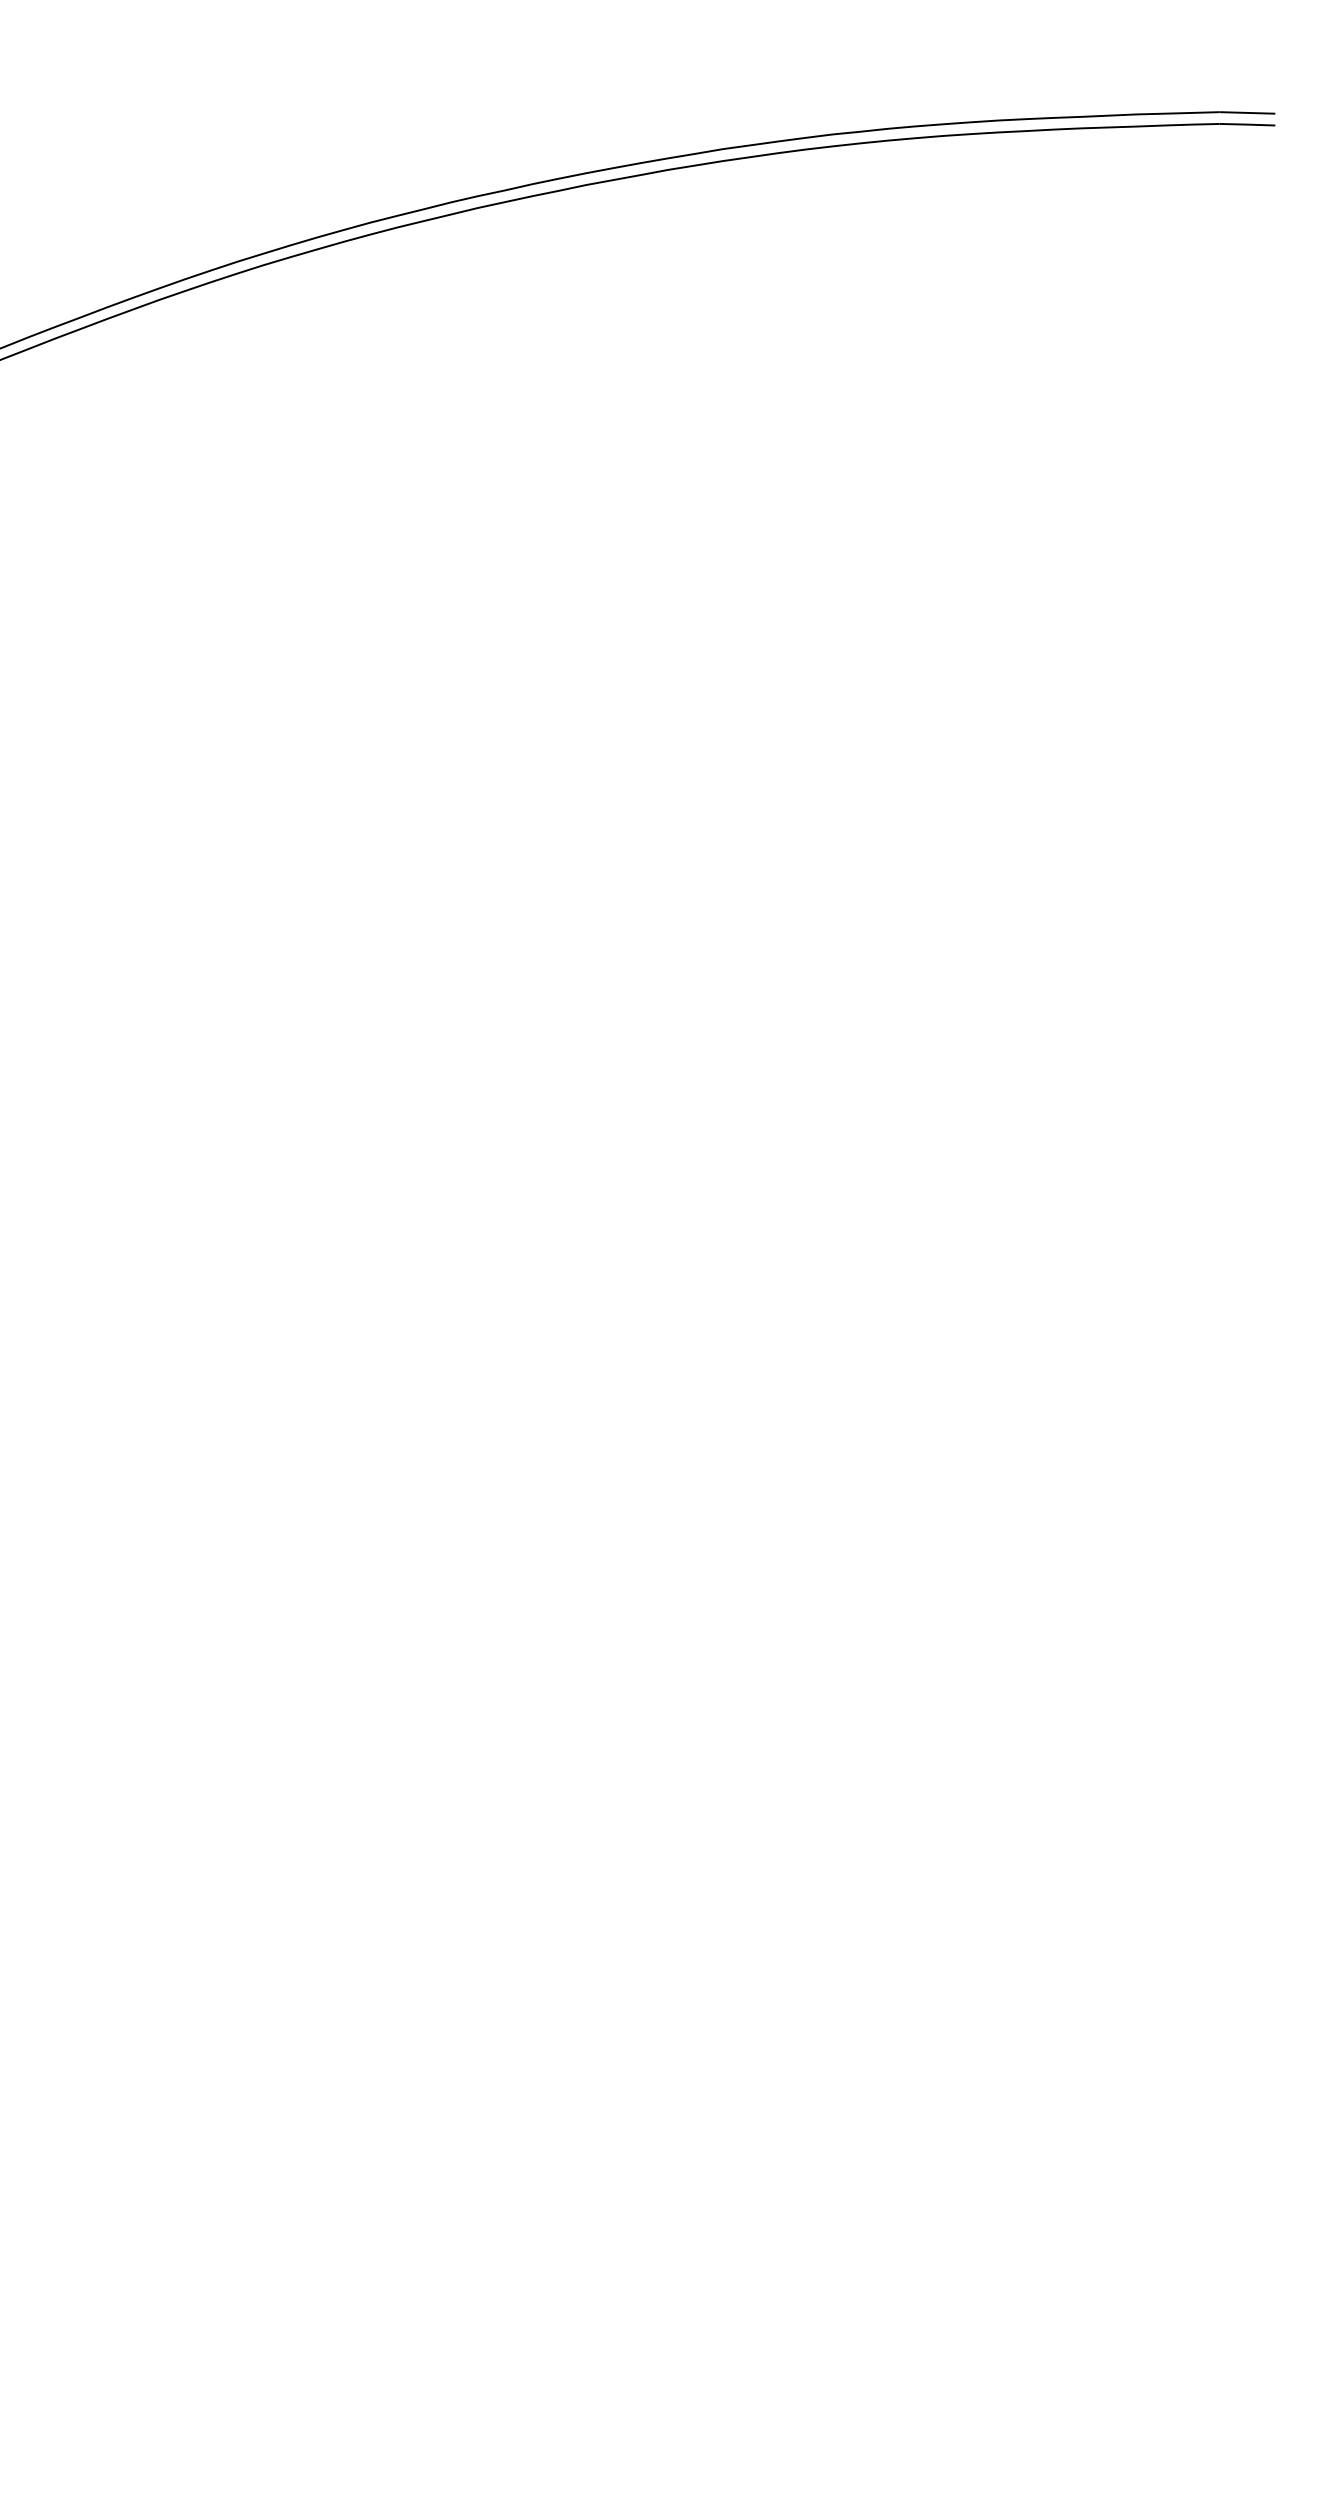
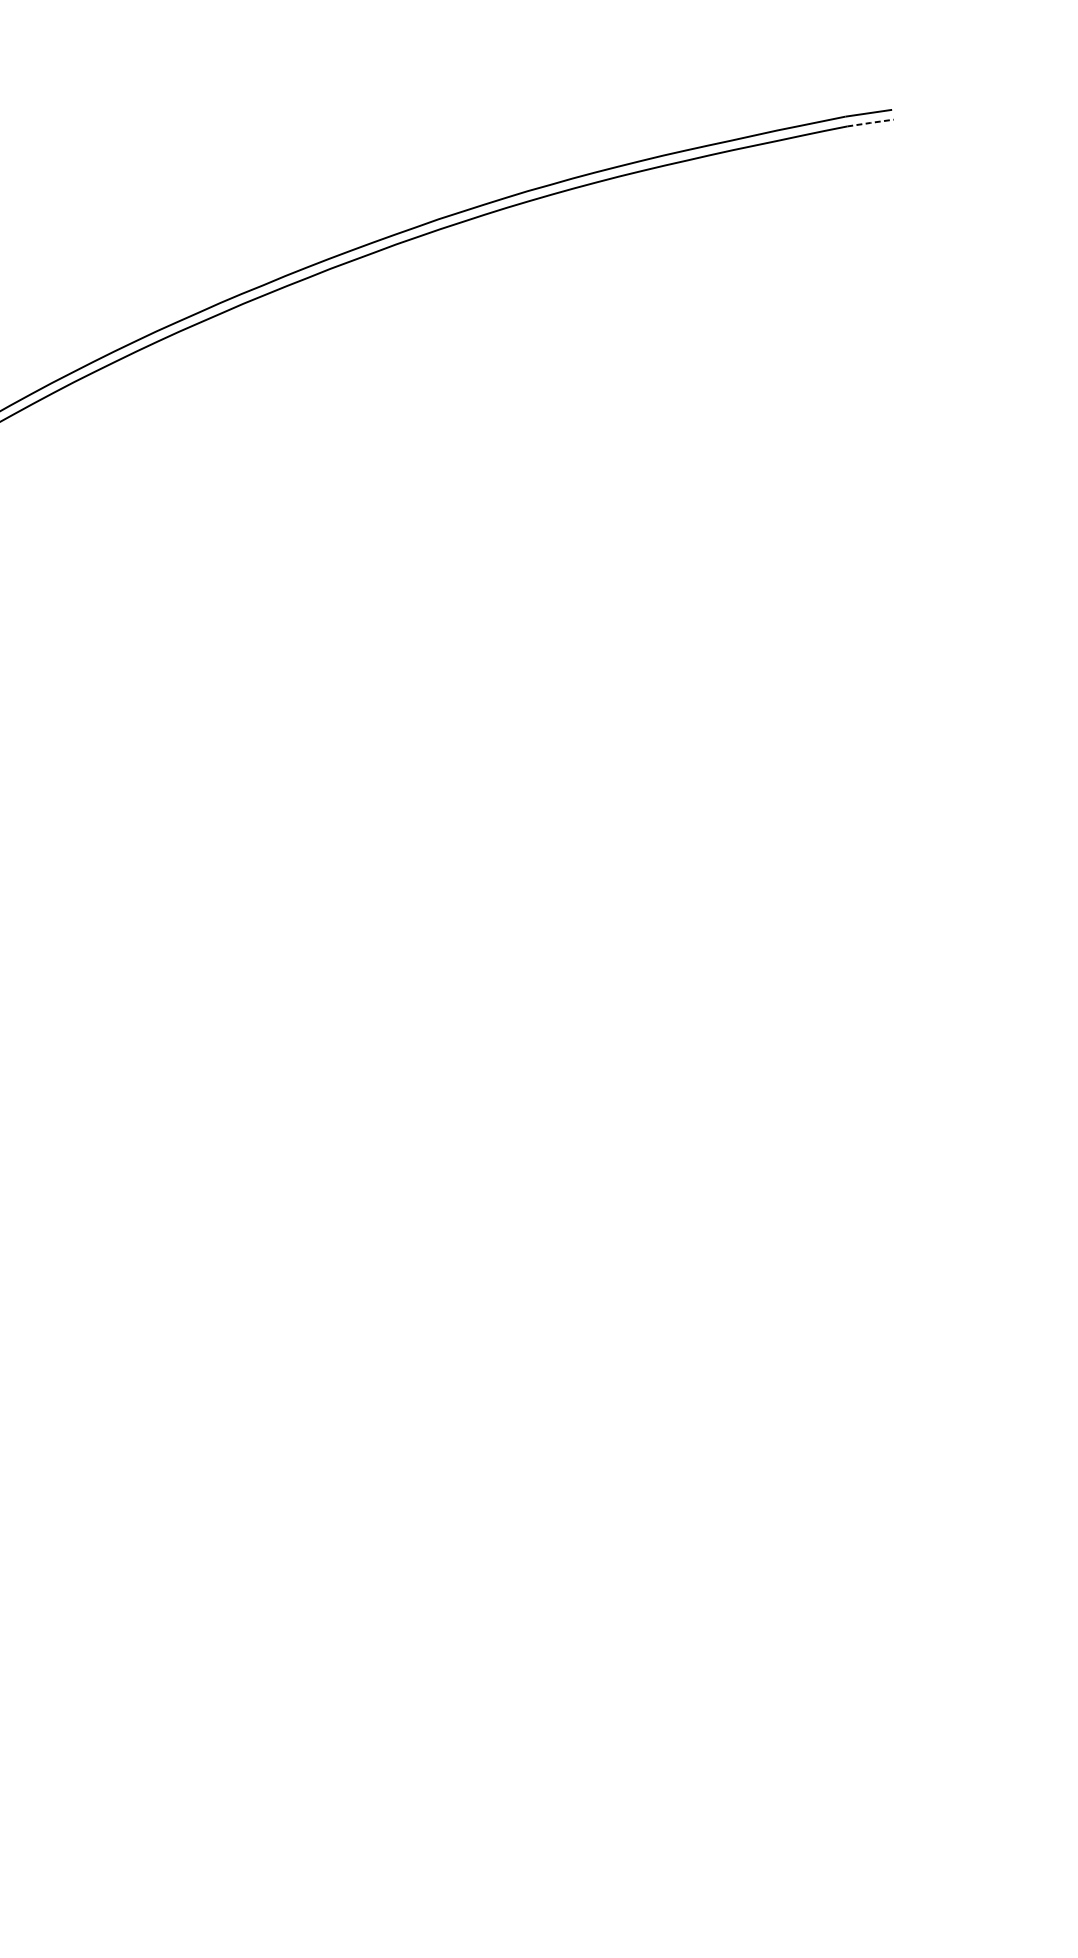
line: (1247, 124) -> (870, 122), solid -> dashed

